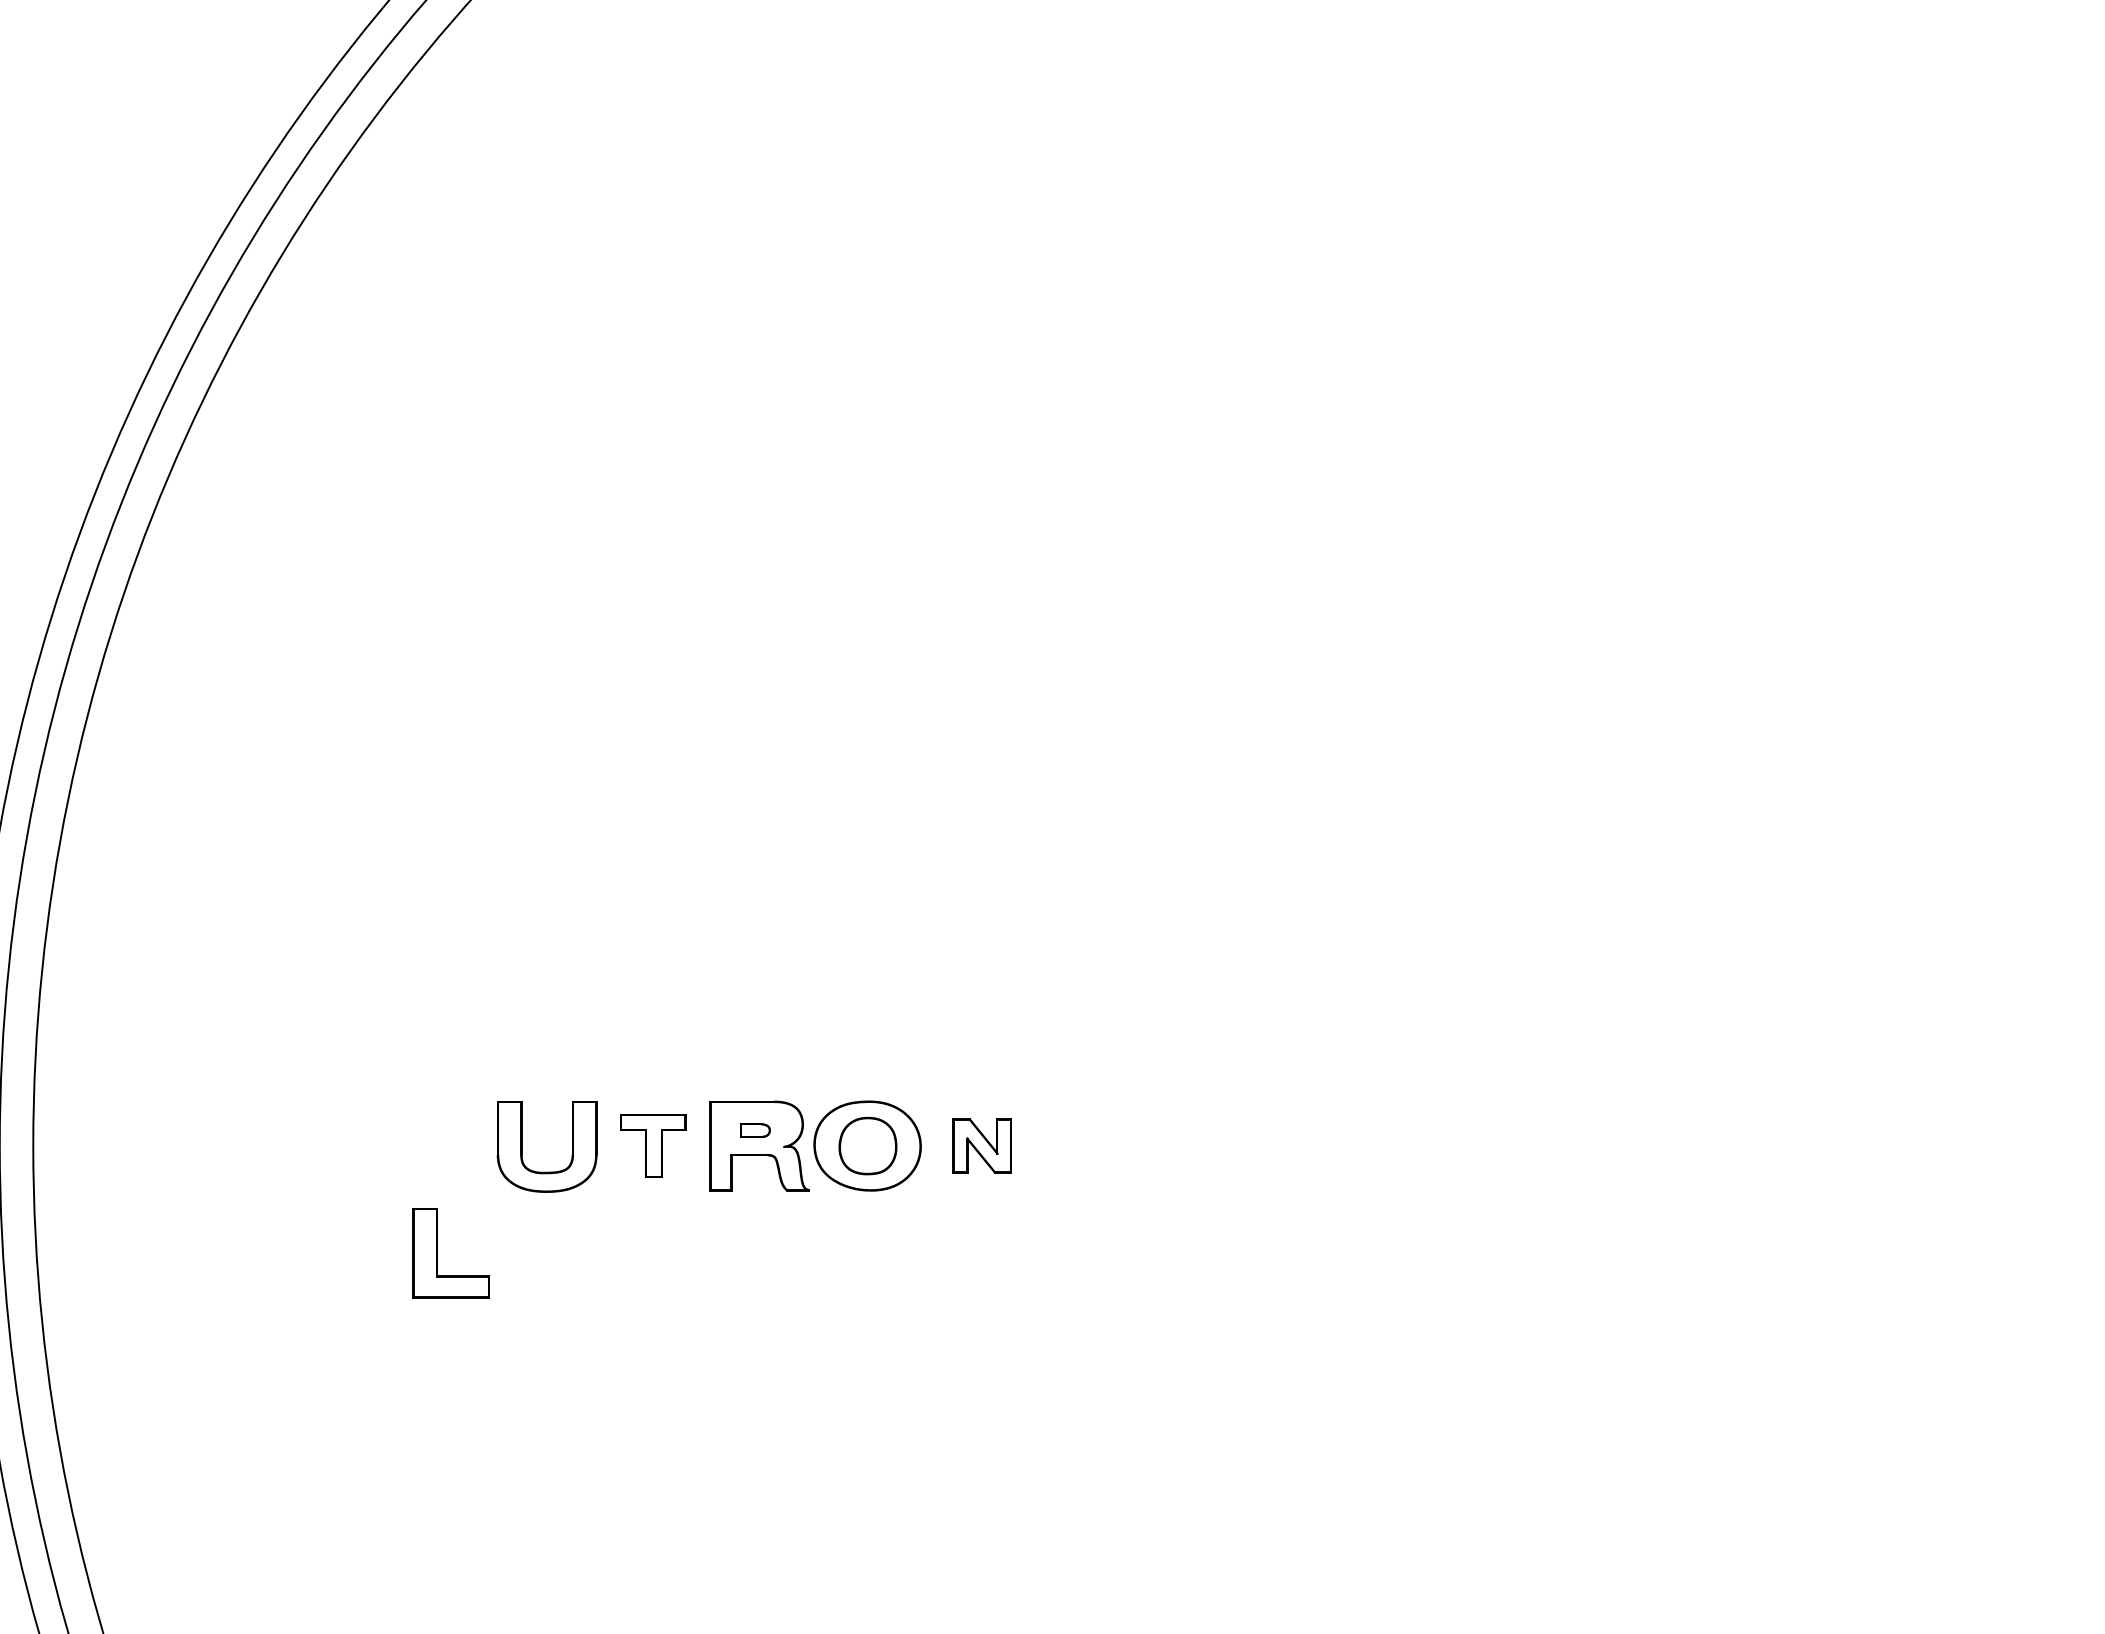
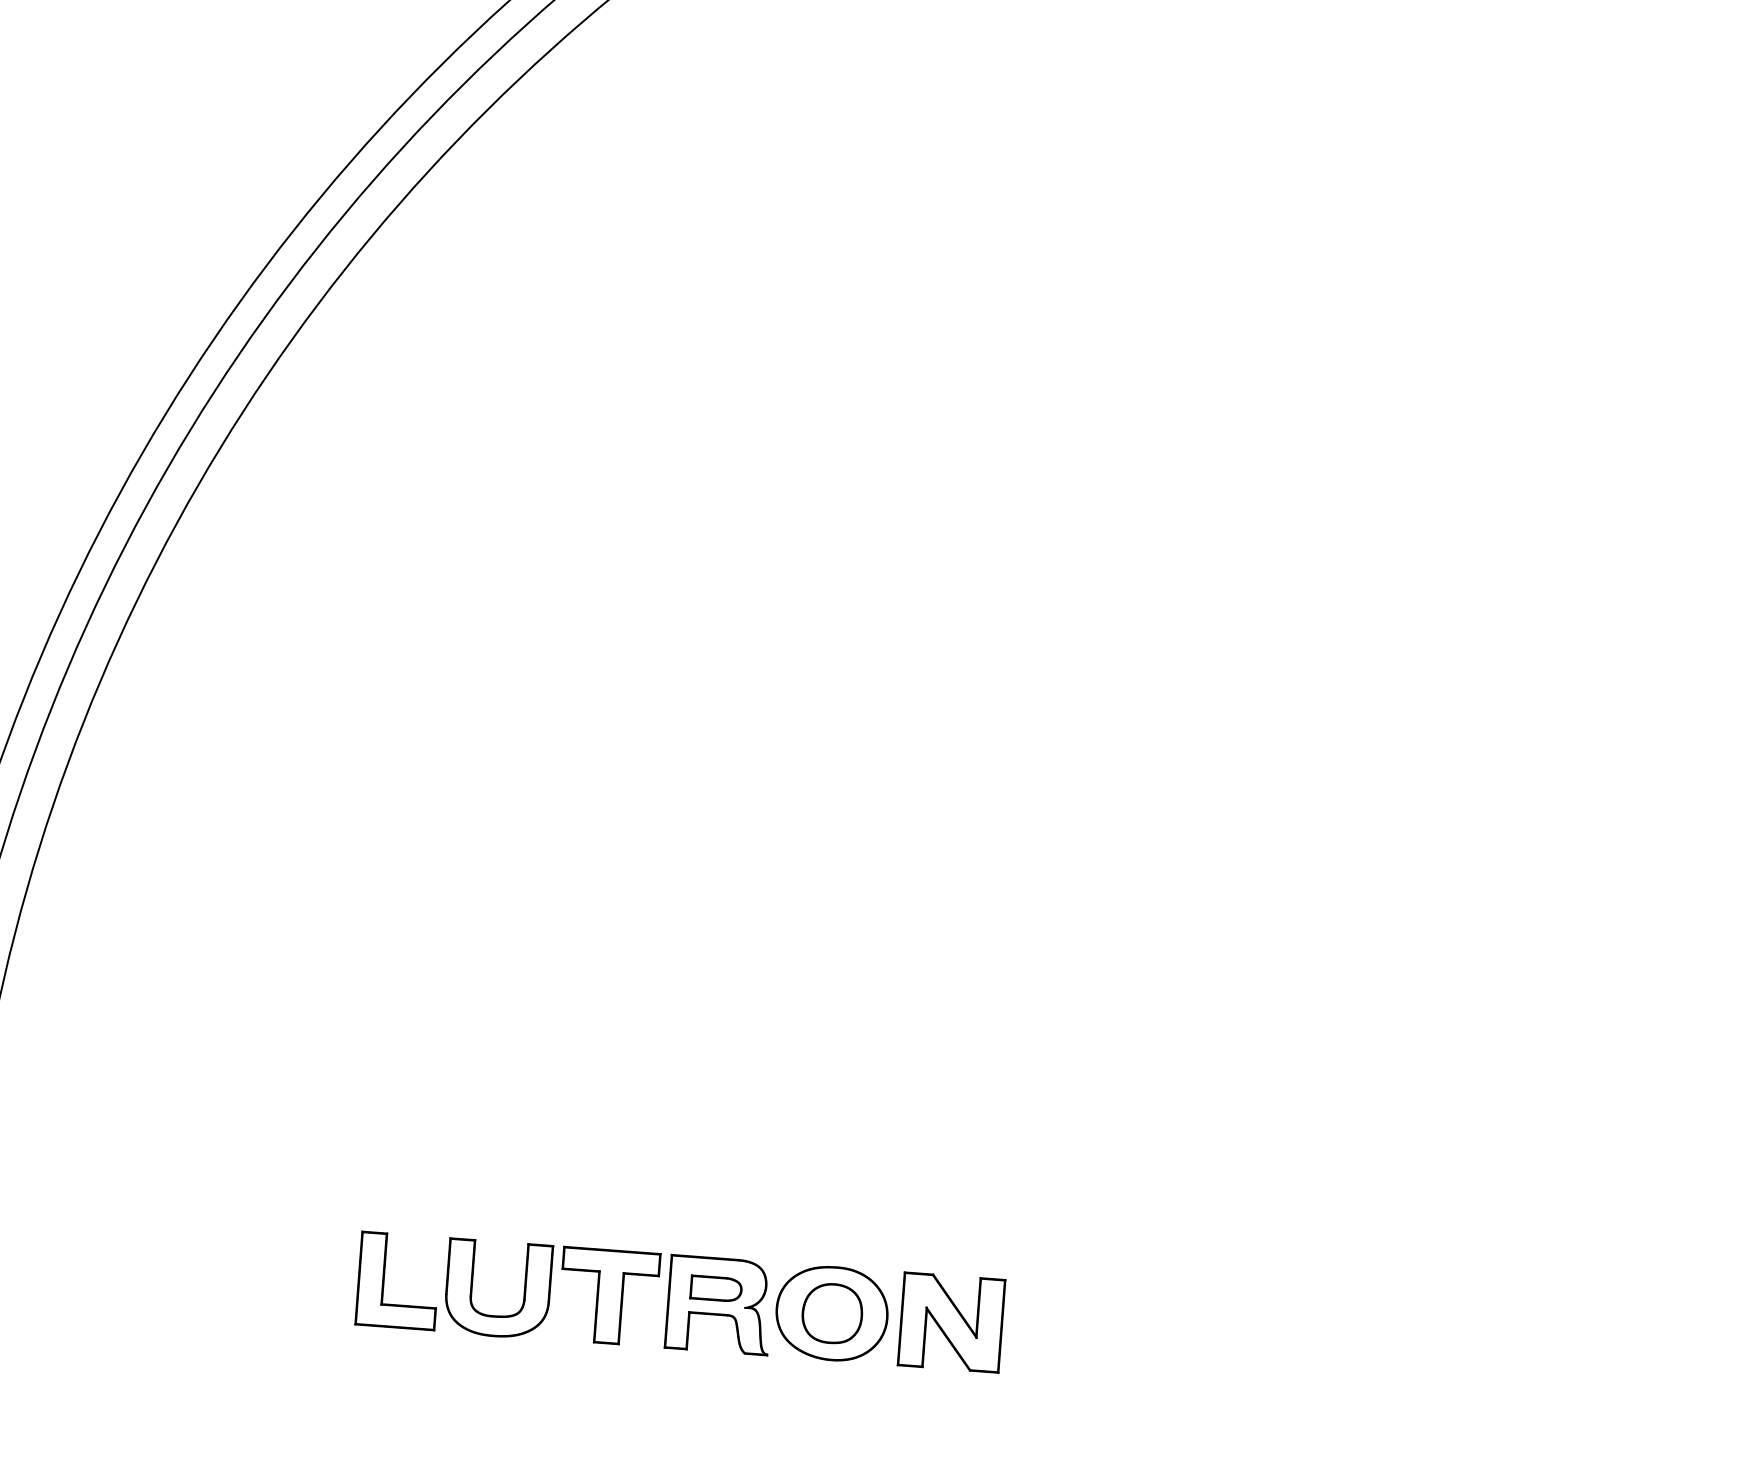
part: (755, 1130) -> (716, 1288), size x1.67
part: (982, 1145) -> (951, 1321), size x1.67
part: (653, 1146) -> (609, 1297), size x1.43
part: (437, 1253) -> (384, 1280), moved

